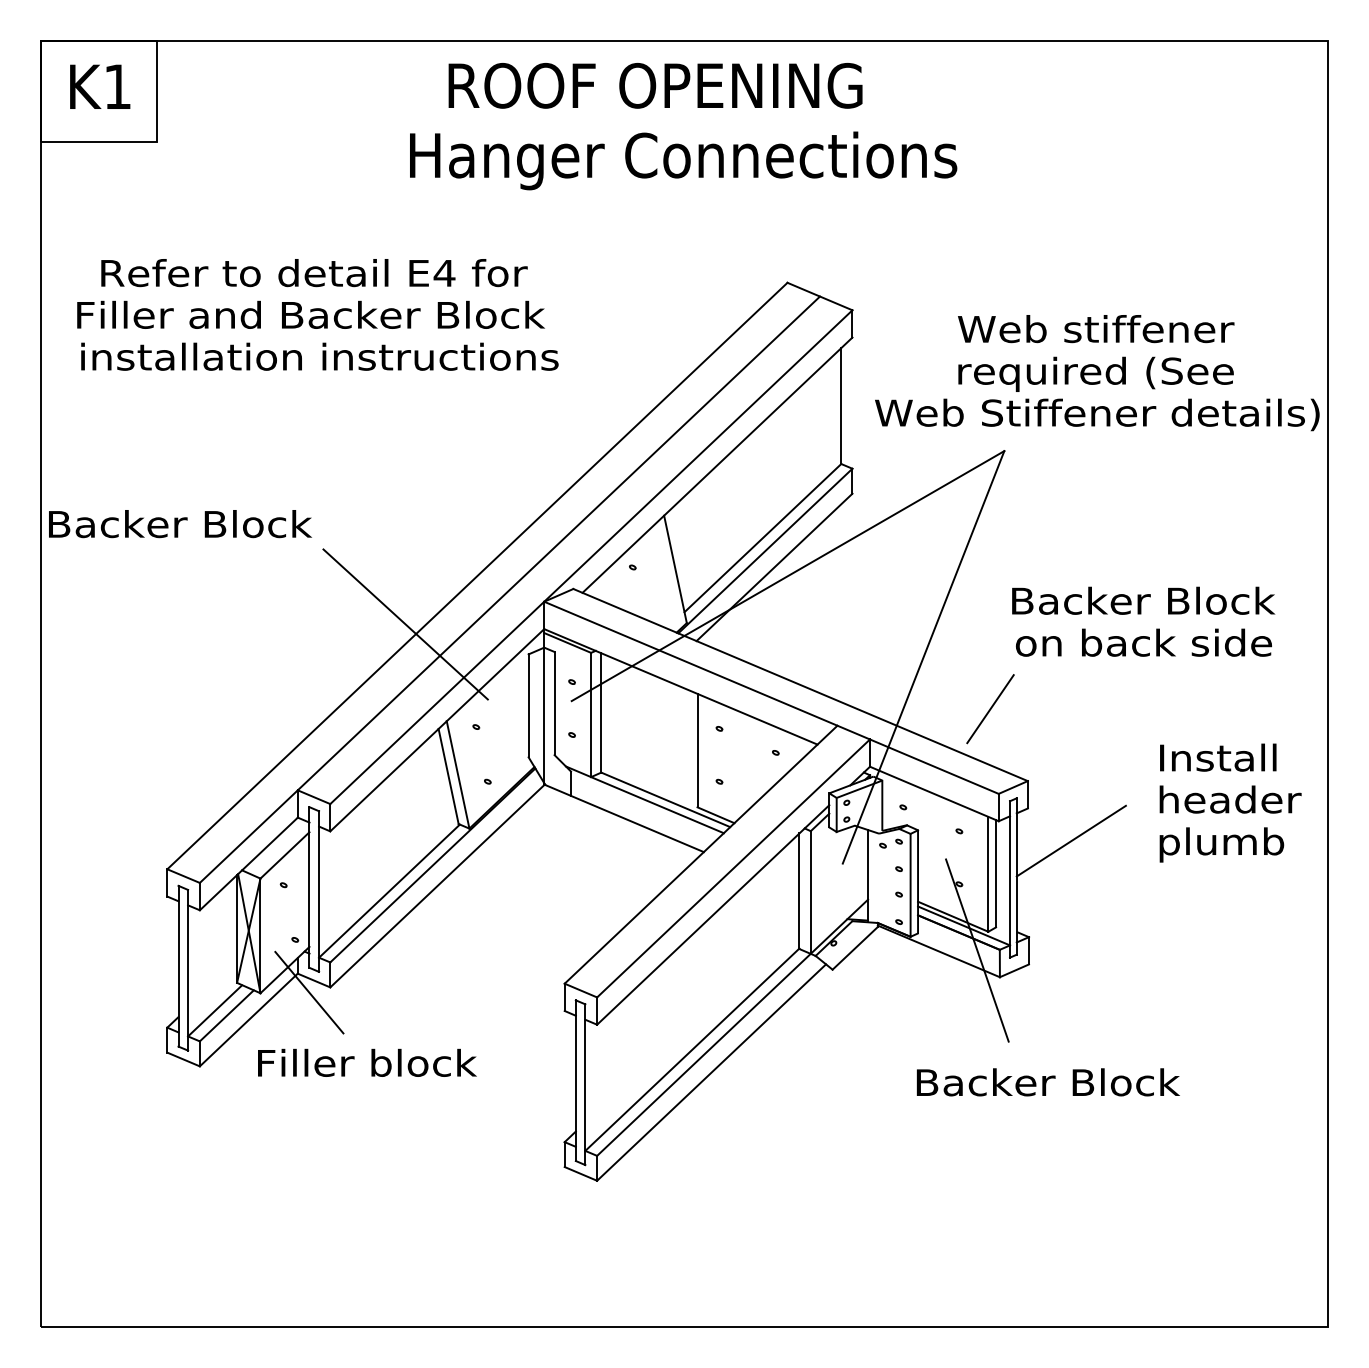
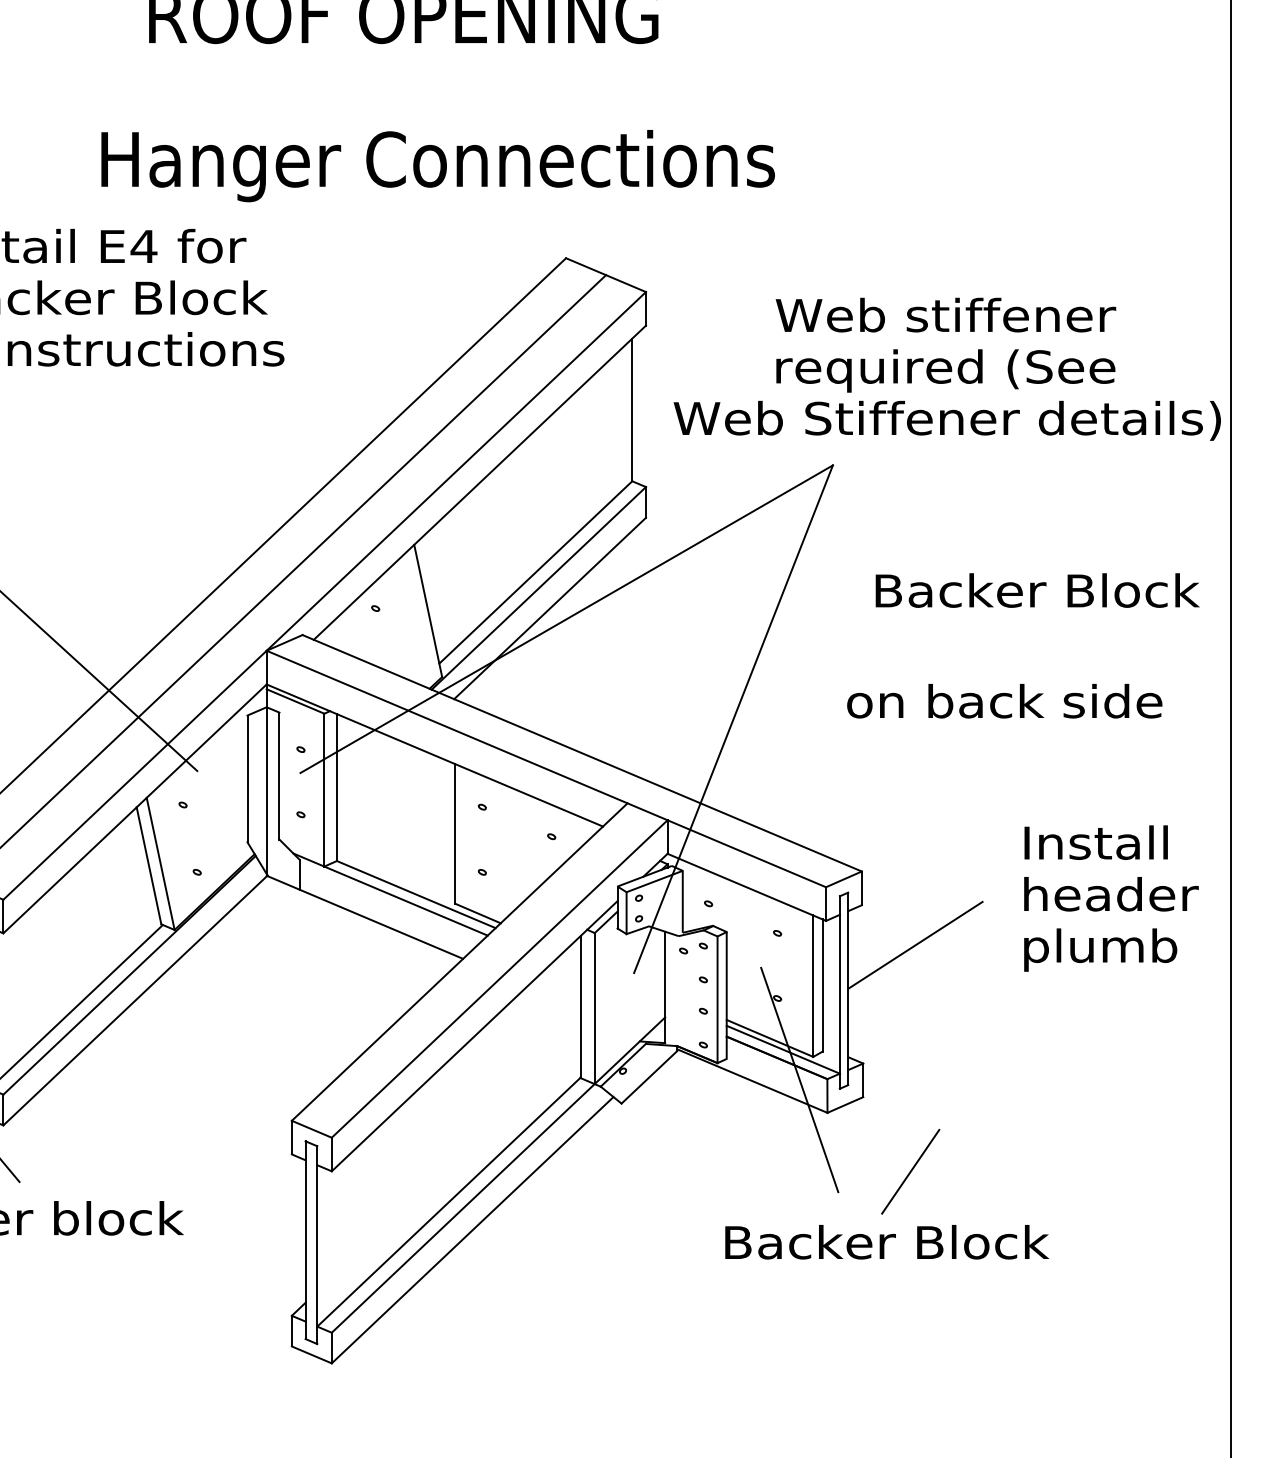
text: (683, 160) -> (438, 165), moved
text: (1143, 600) -> (1037, 590), moved
line: (990, 709) -> (910, 1172), moved

